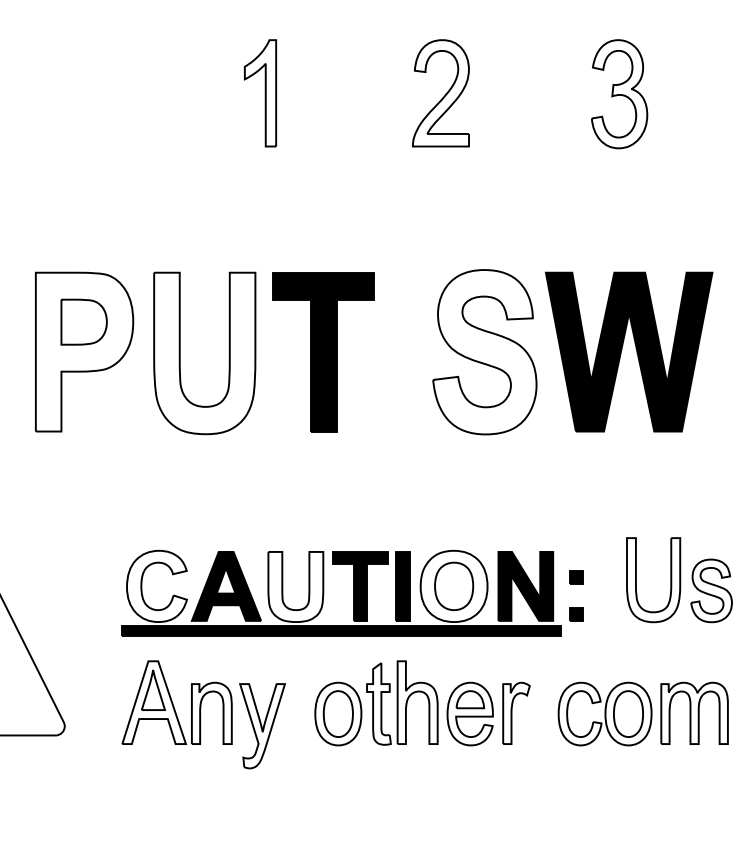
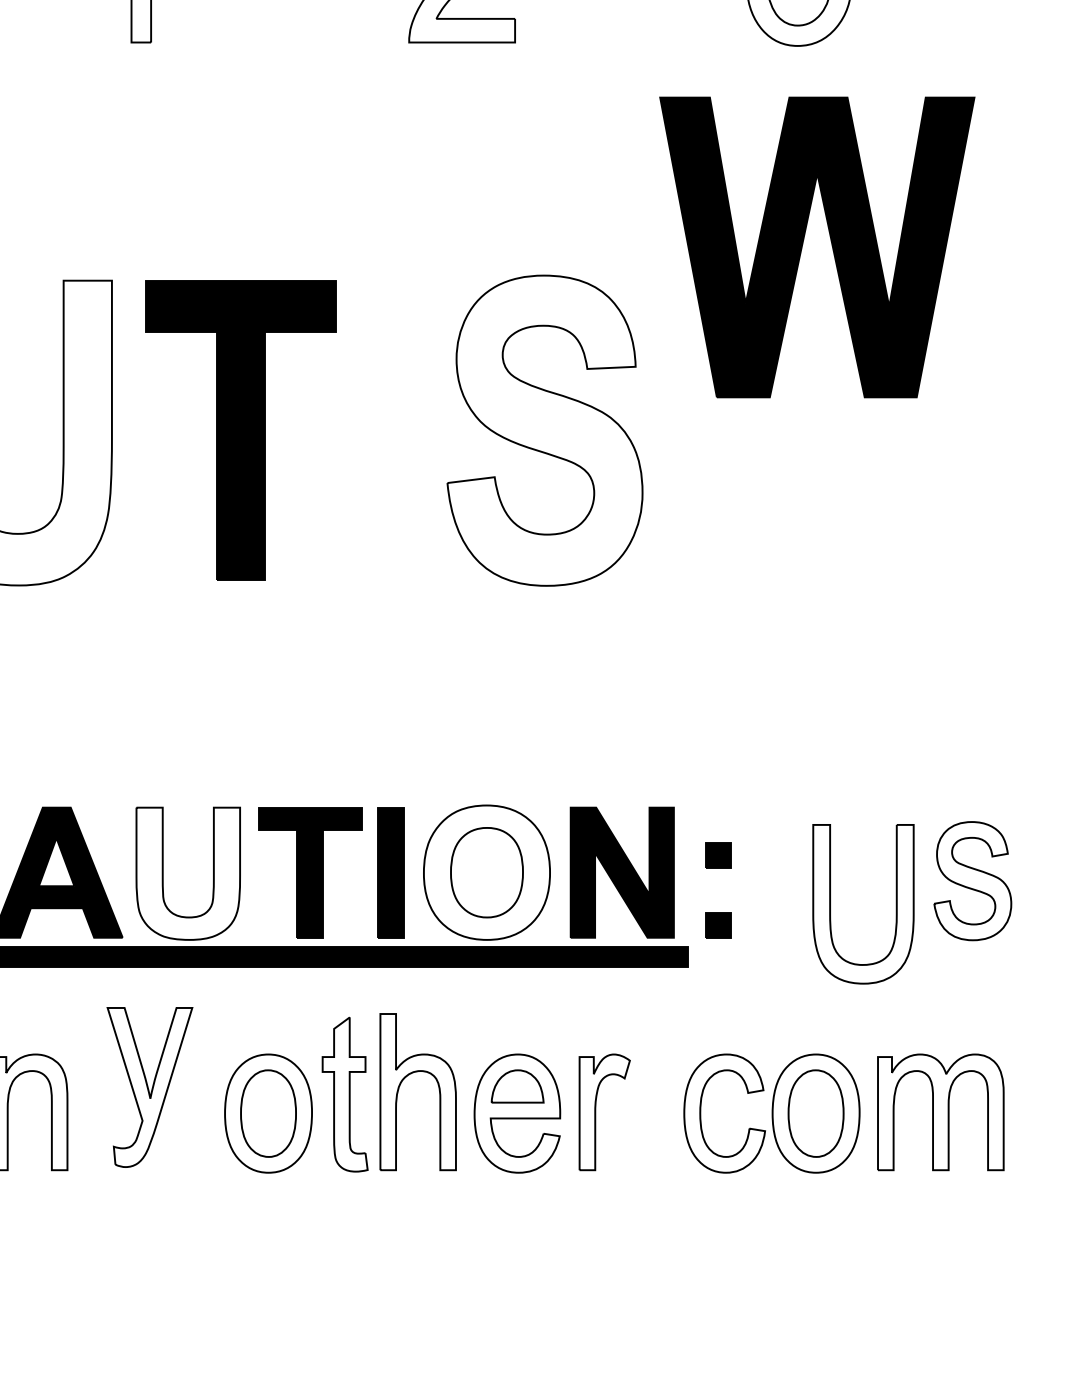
part: (635, 348) -> (829, 240), moved
part: (636, 580) -> (831, 904), moved
part: (262, 726) -> (149, 1087), moved

